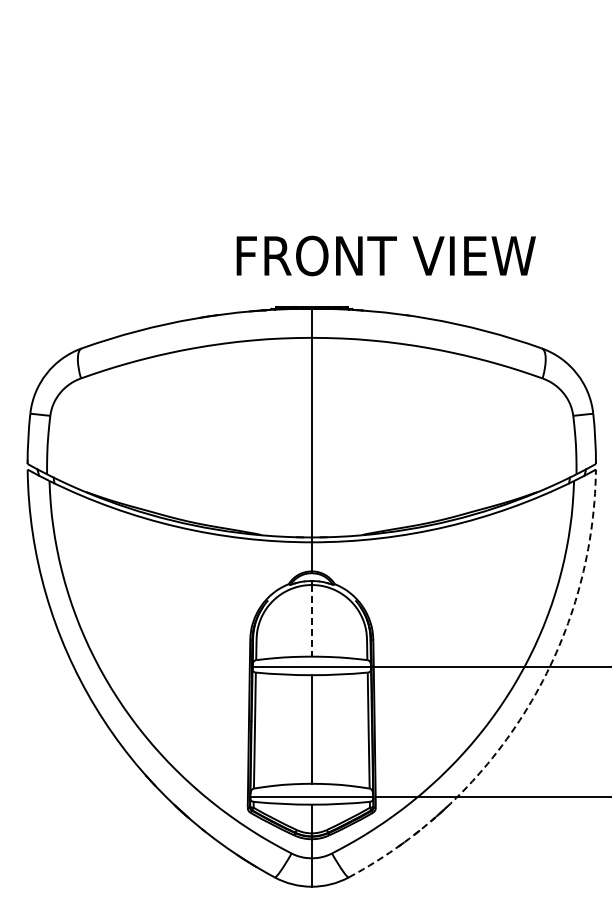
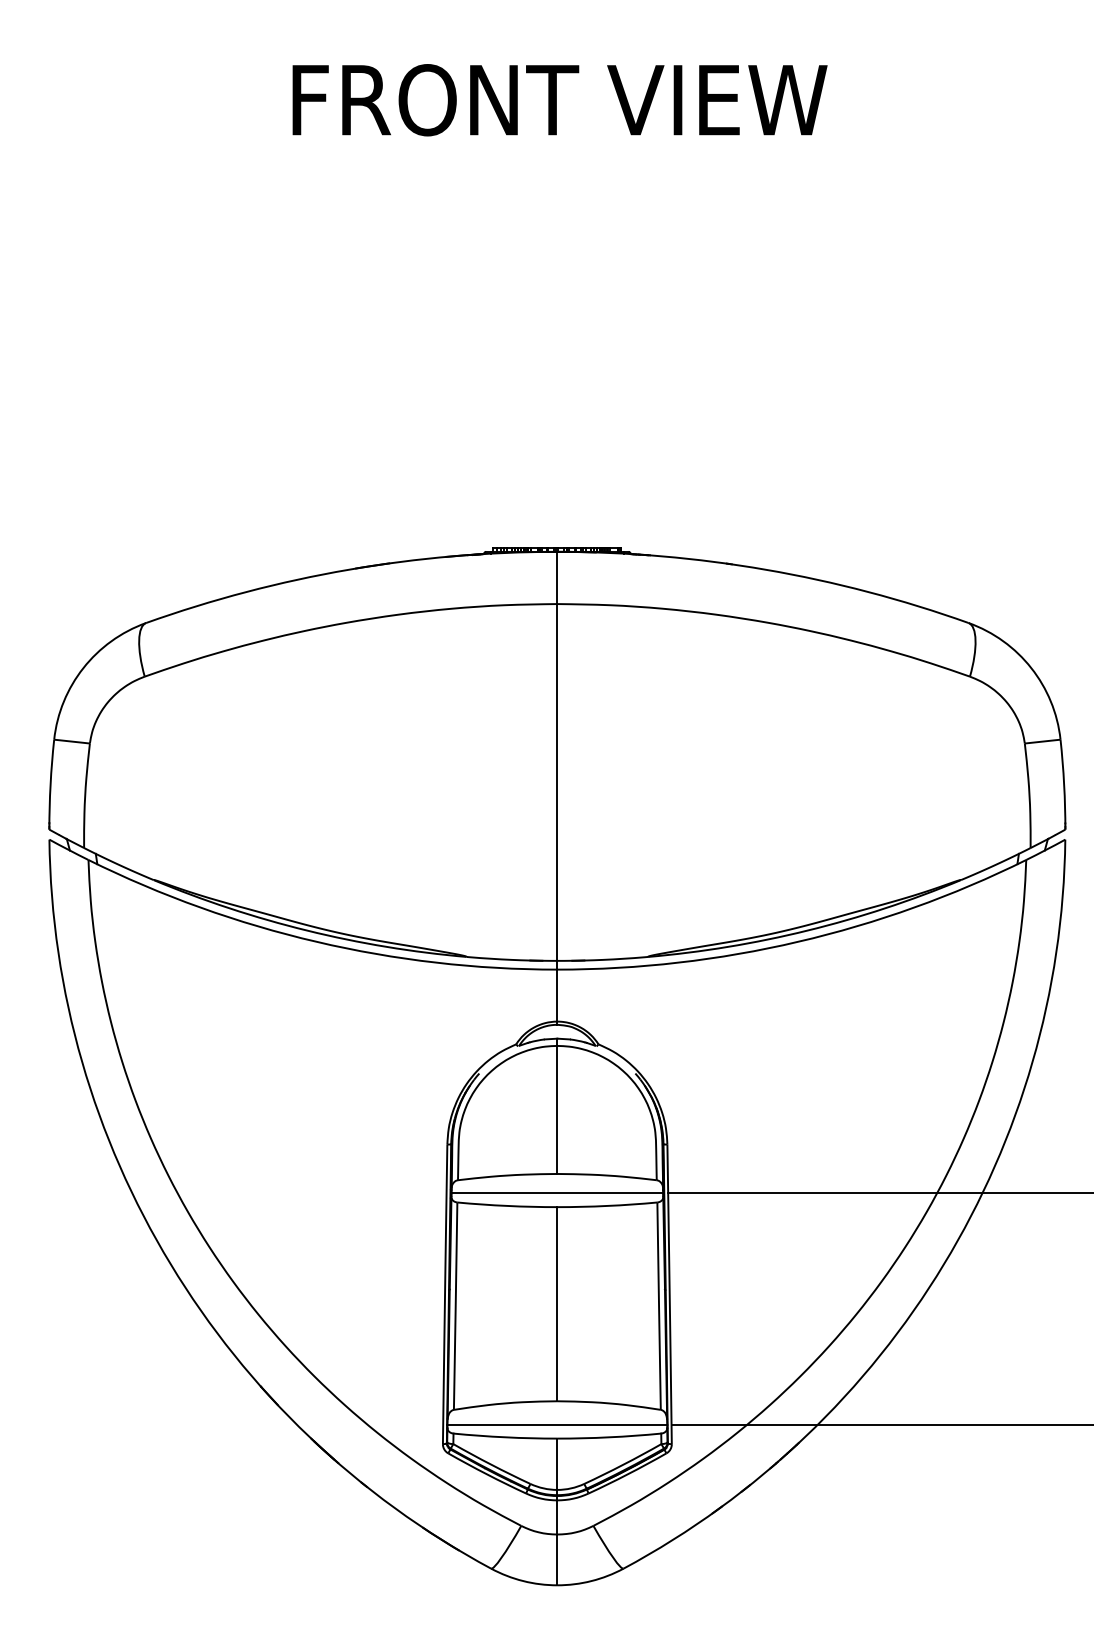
text: (385, 255) -> (558, 99), moved
line: (311, 620) -> (556, 1109), dashed -> solid
arc: (528, 707) -> (944, 1264), dashed -> solid

